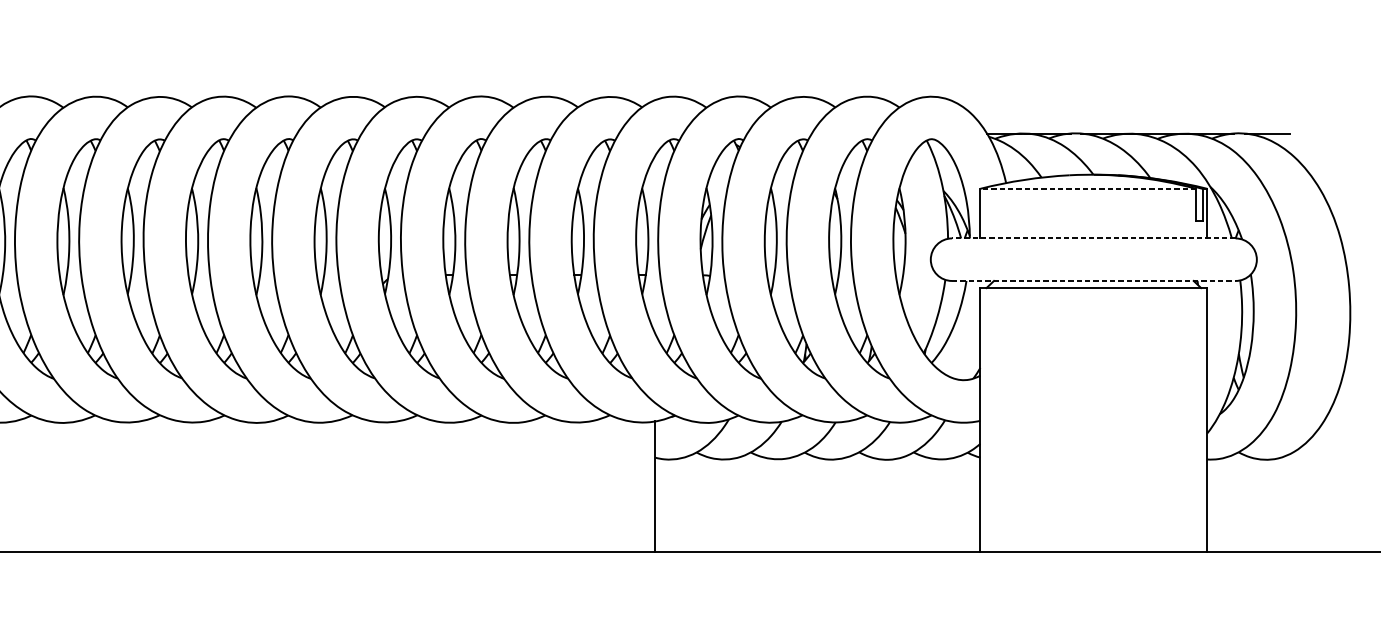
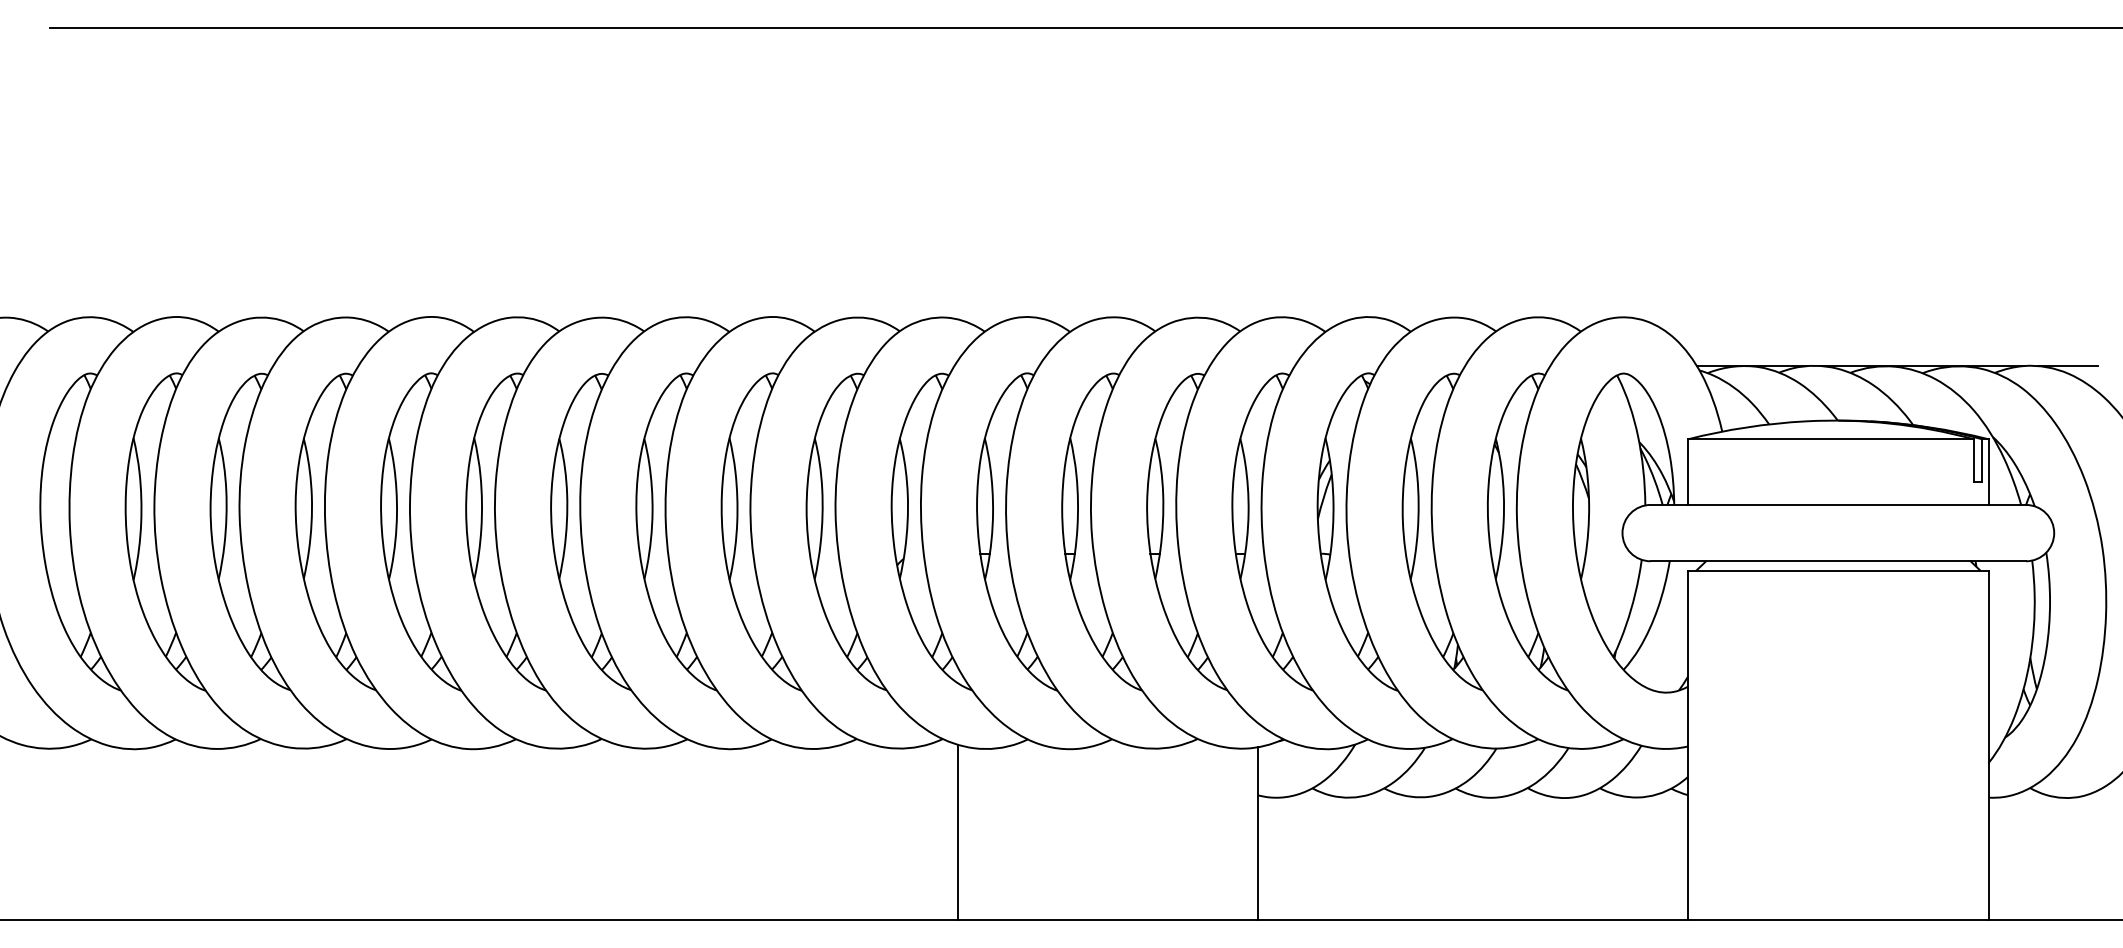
line: (1087, 188) -> (1830, 439), dashed -> solid
line: (1093, 238) -> (1838, 504), dashed -> solid
line: (1093, 281) -> (1838, 561), dashed -> solid
line: (428, 485) -> (957, 831), added

